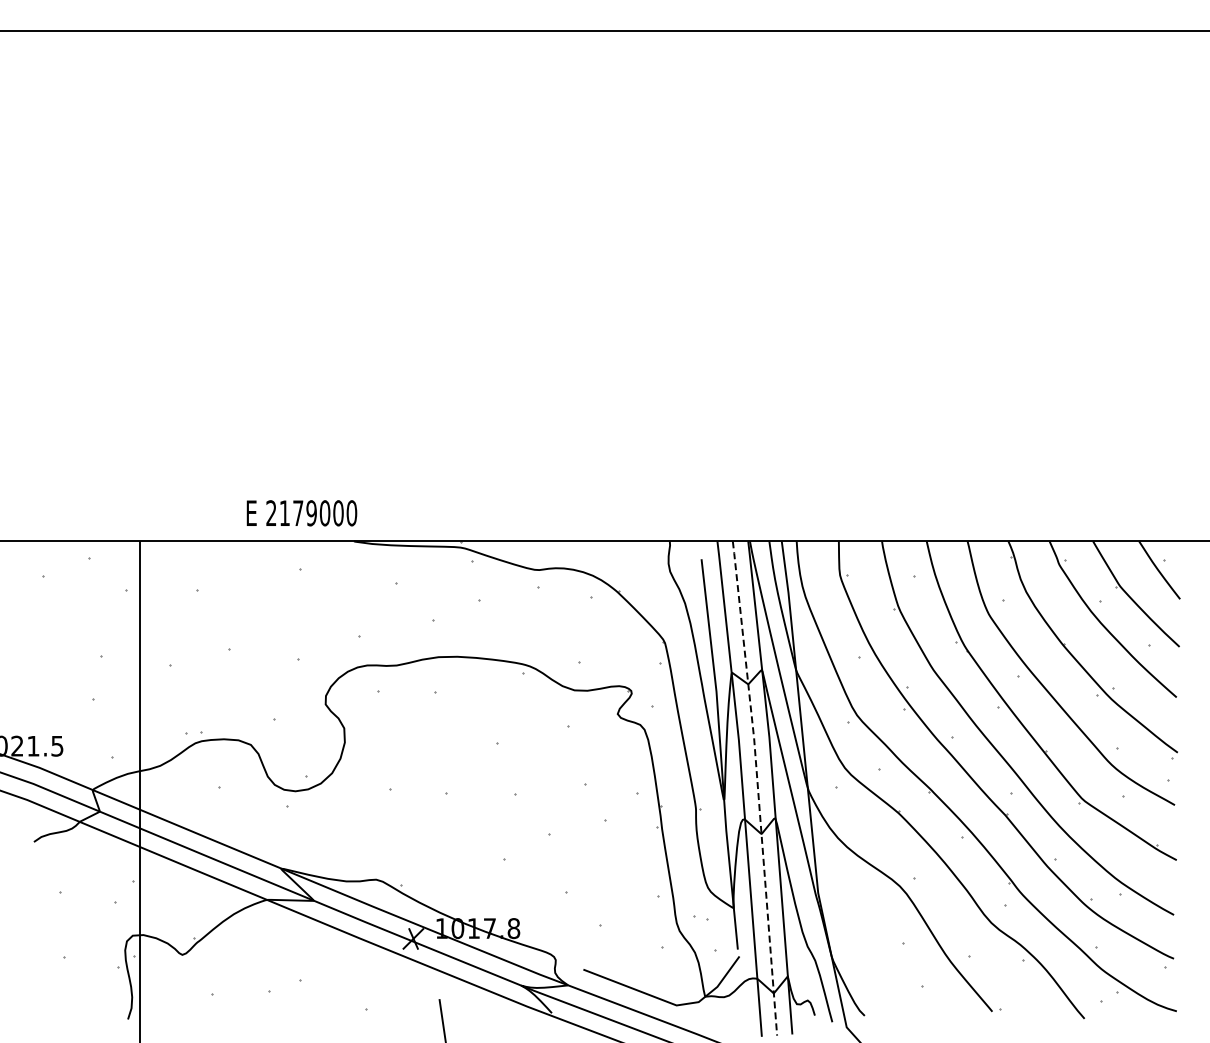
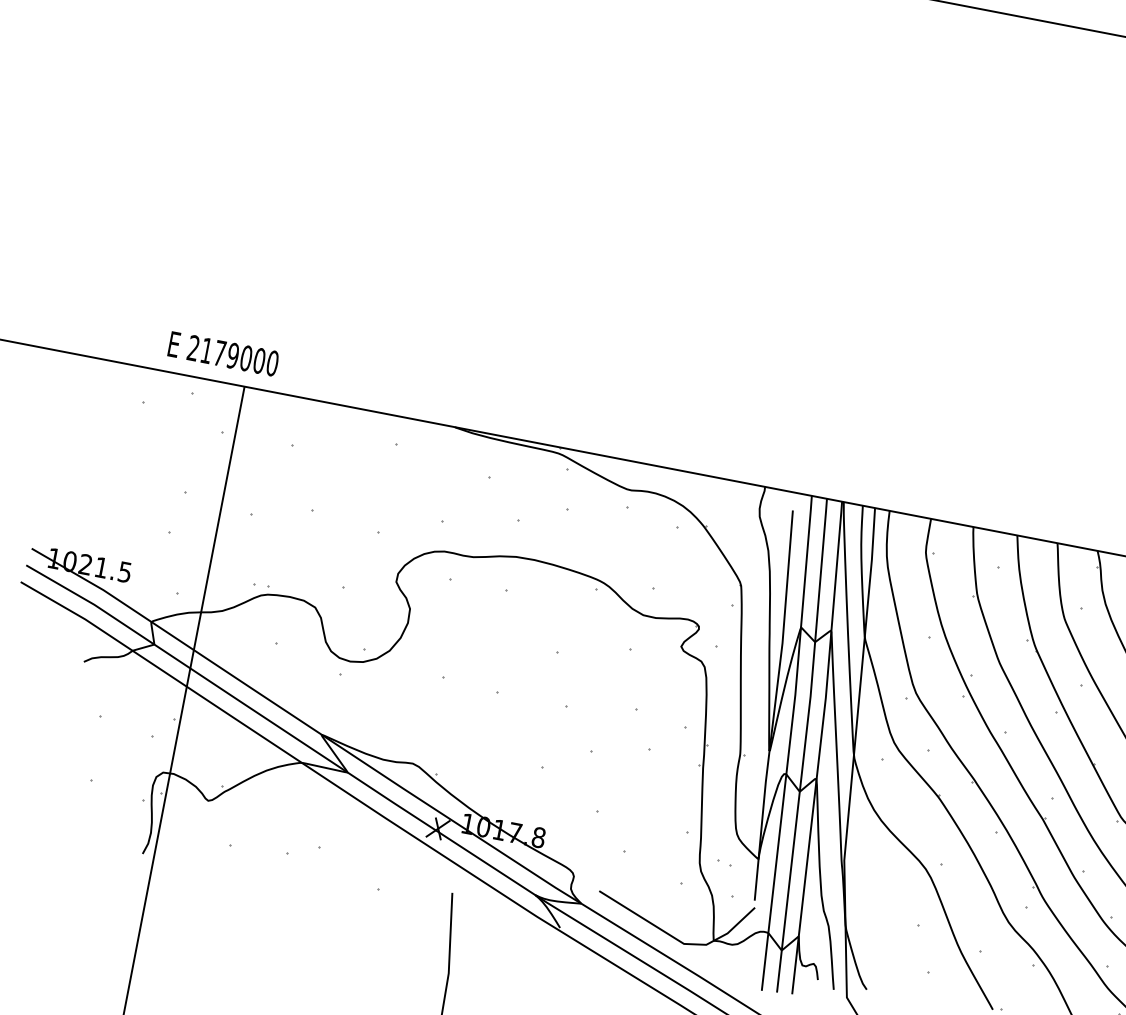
text: (301, 513) -> (223, 354), moved
line: (757, 786) -> (804, 744), dashed -> solid

